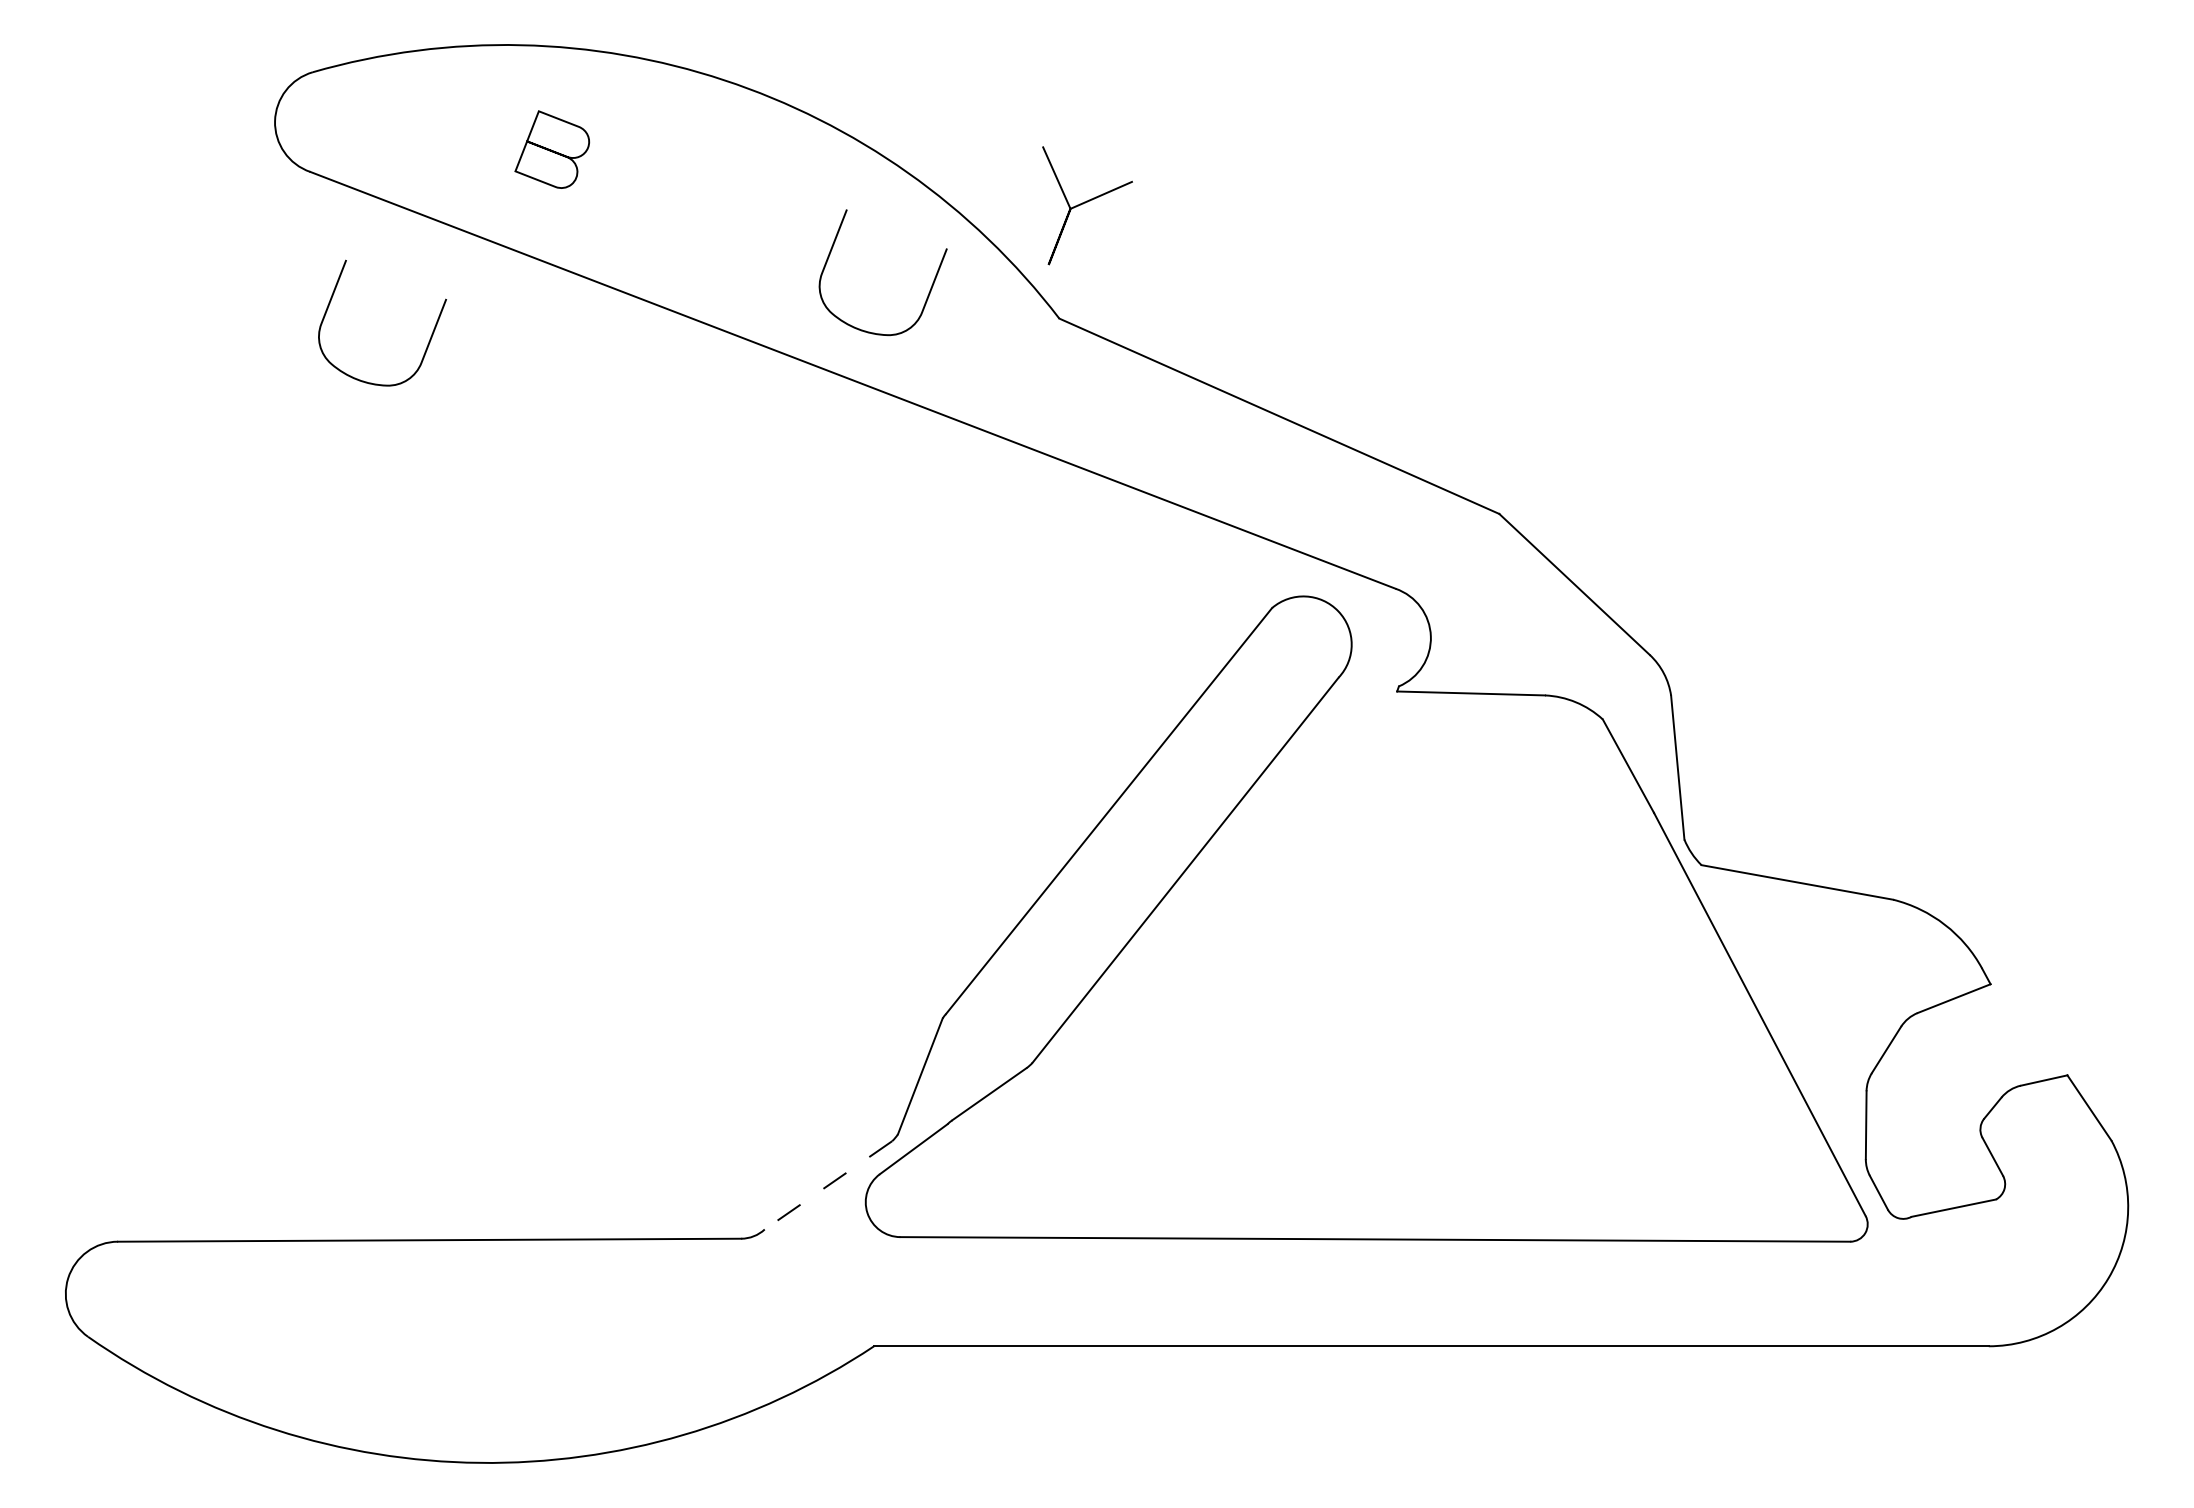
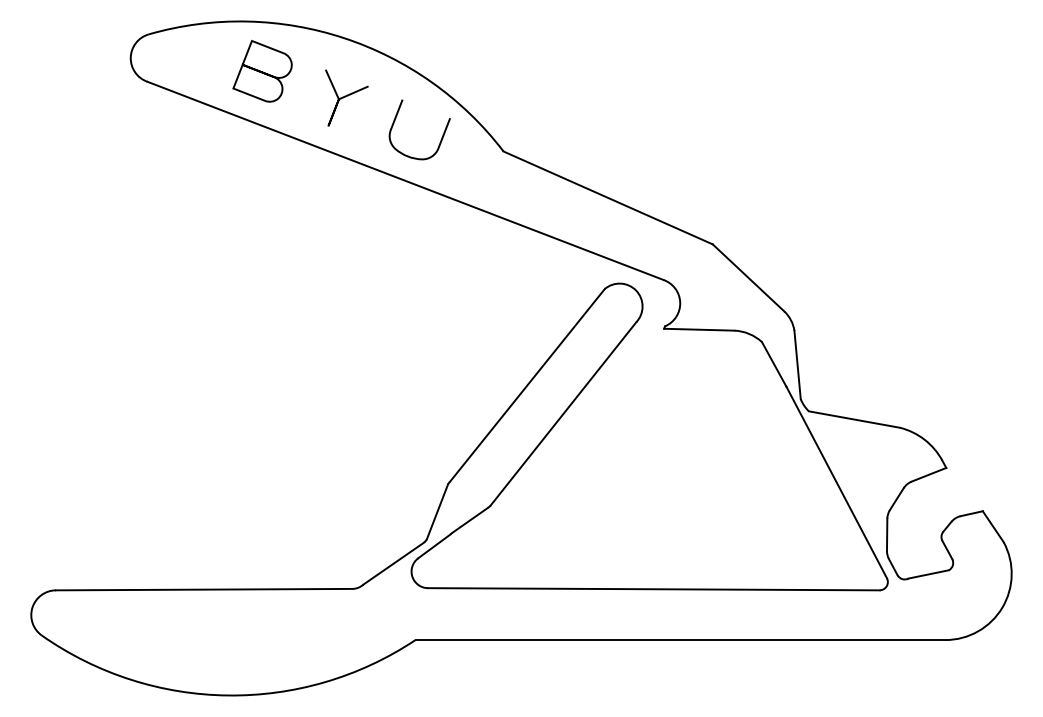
part: (552, 148) -> (262, 70), size x1.67
curve: (1086, 202) -> (346, 96), moved
curve: (425, 343) -> (202, 163), removed
line: (827, 1185) -> (393, 563), dashed -> solid

